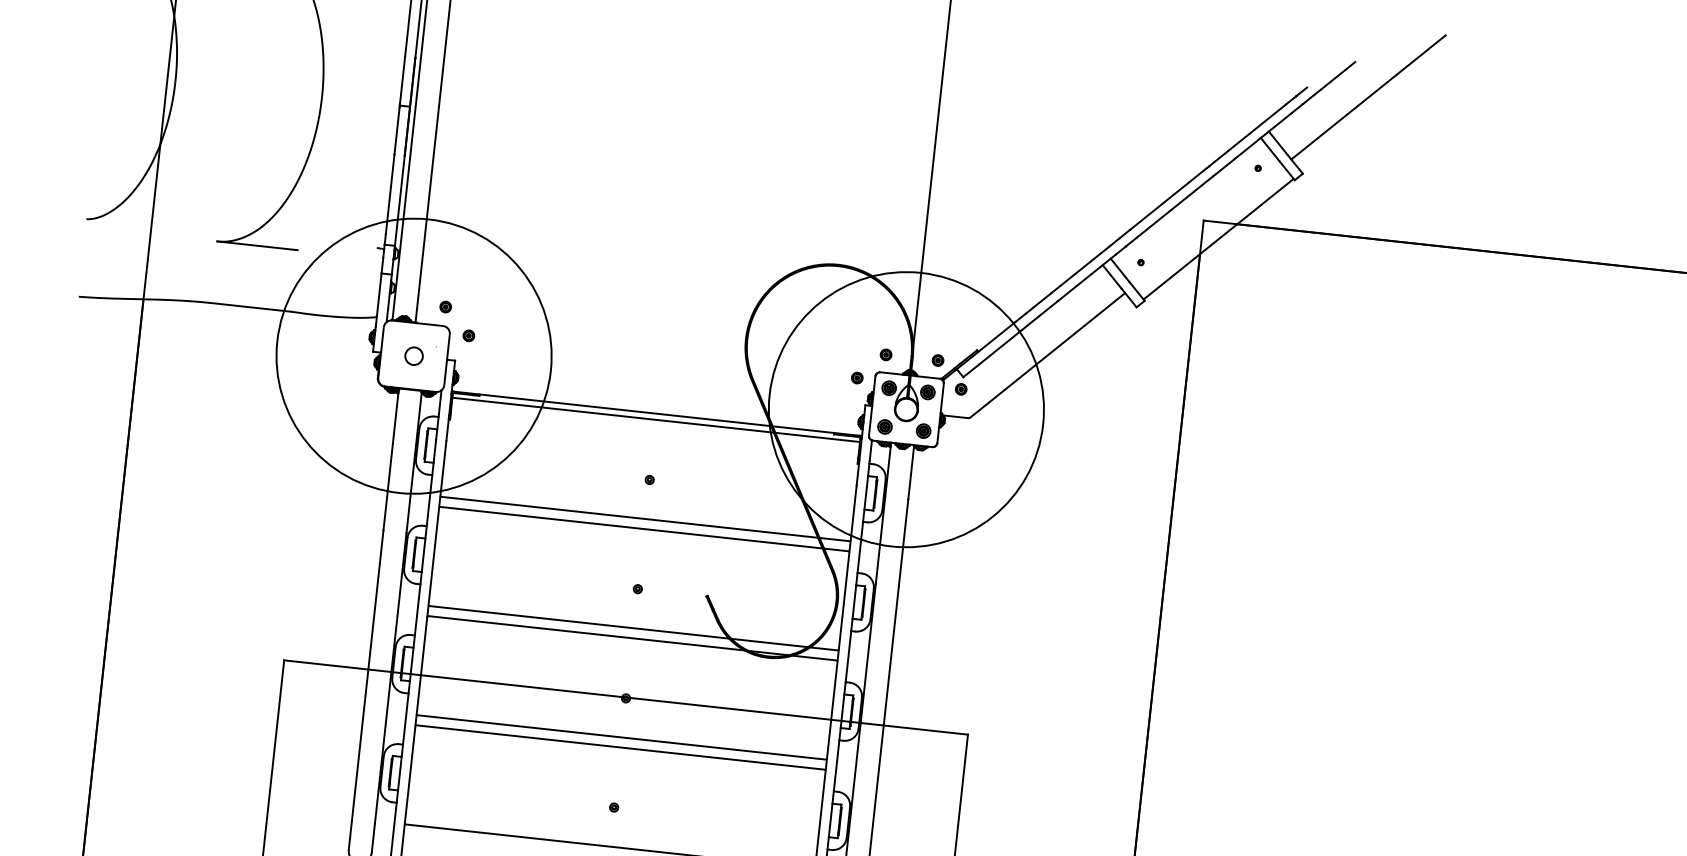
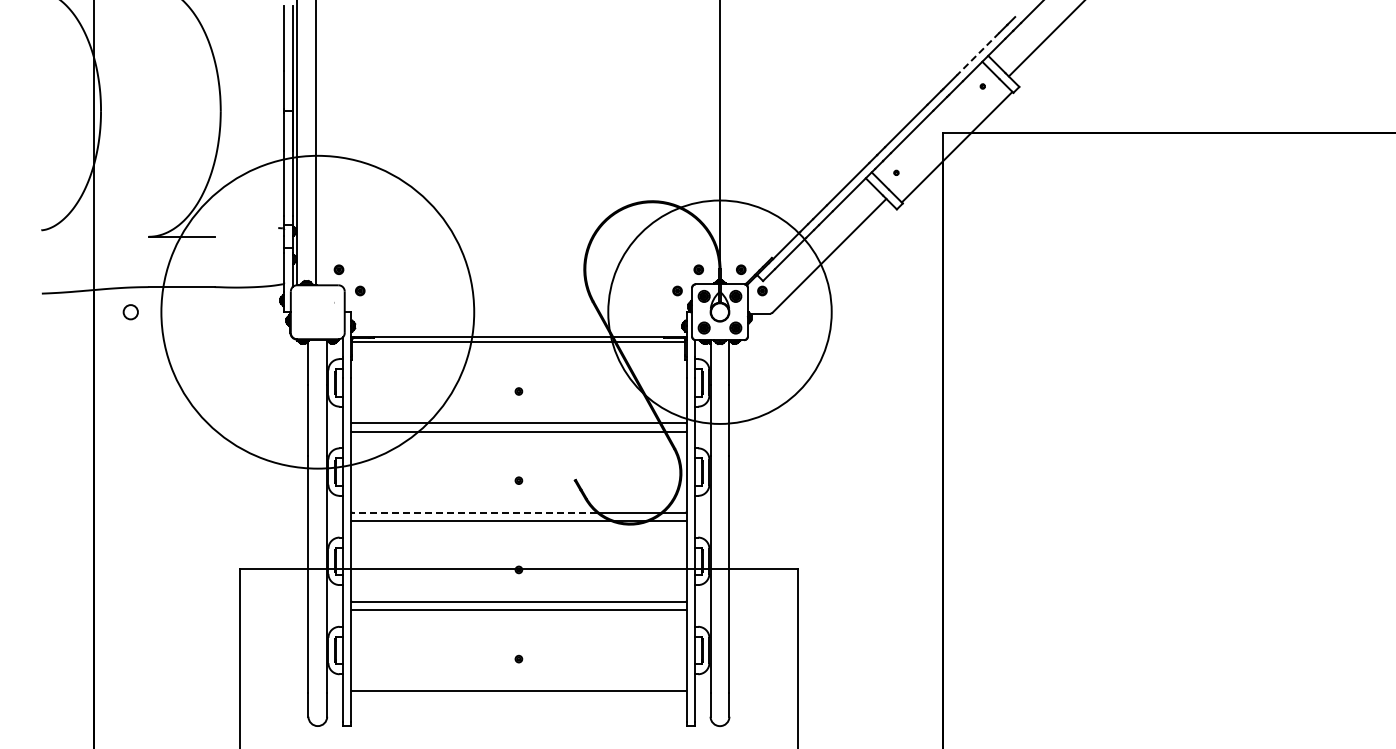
line: (1255, 128) -> (977, 54), solid -> dashed
circle: (413, 355) -> (317, 311), size x1.4
circle: (413, 356) -> (130, 312), moved
line: (579, 622) -> (474, 512), solid -> dashed

